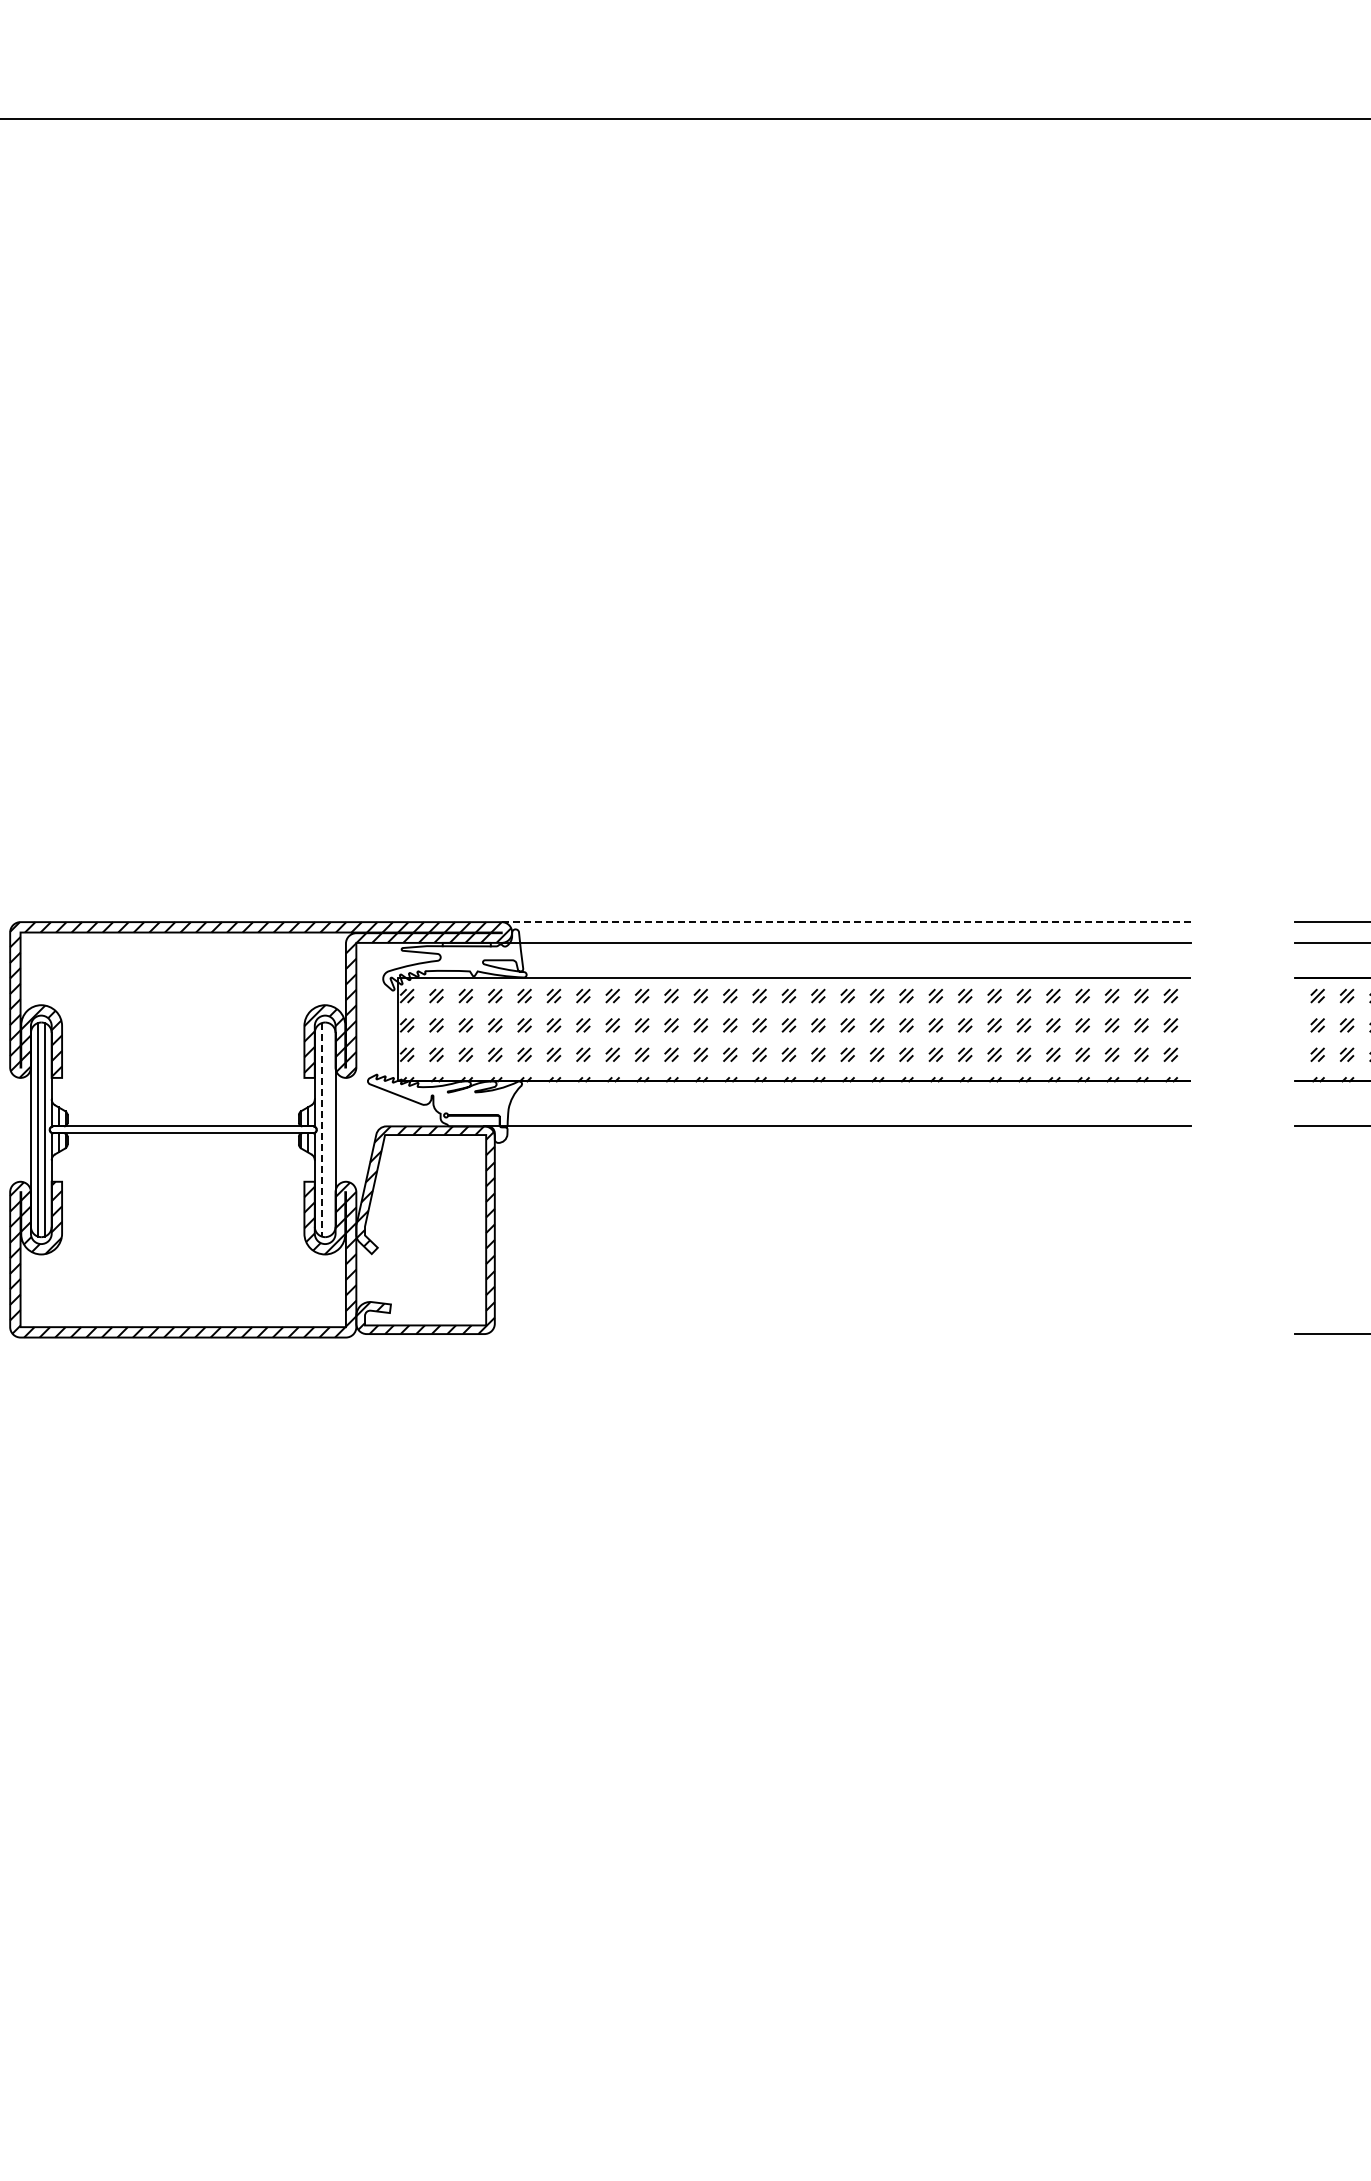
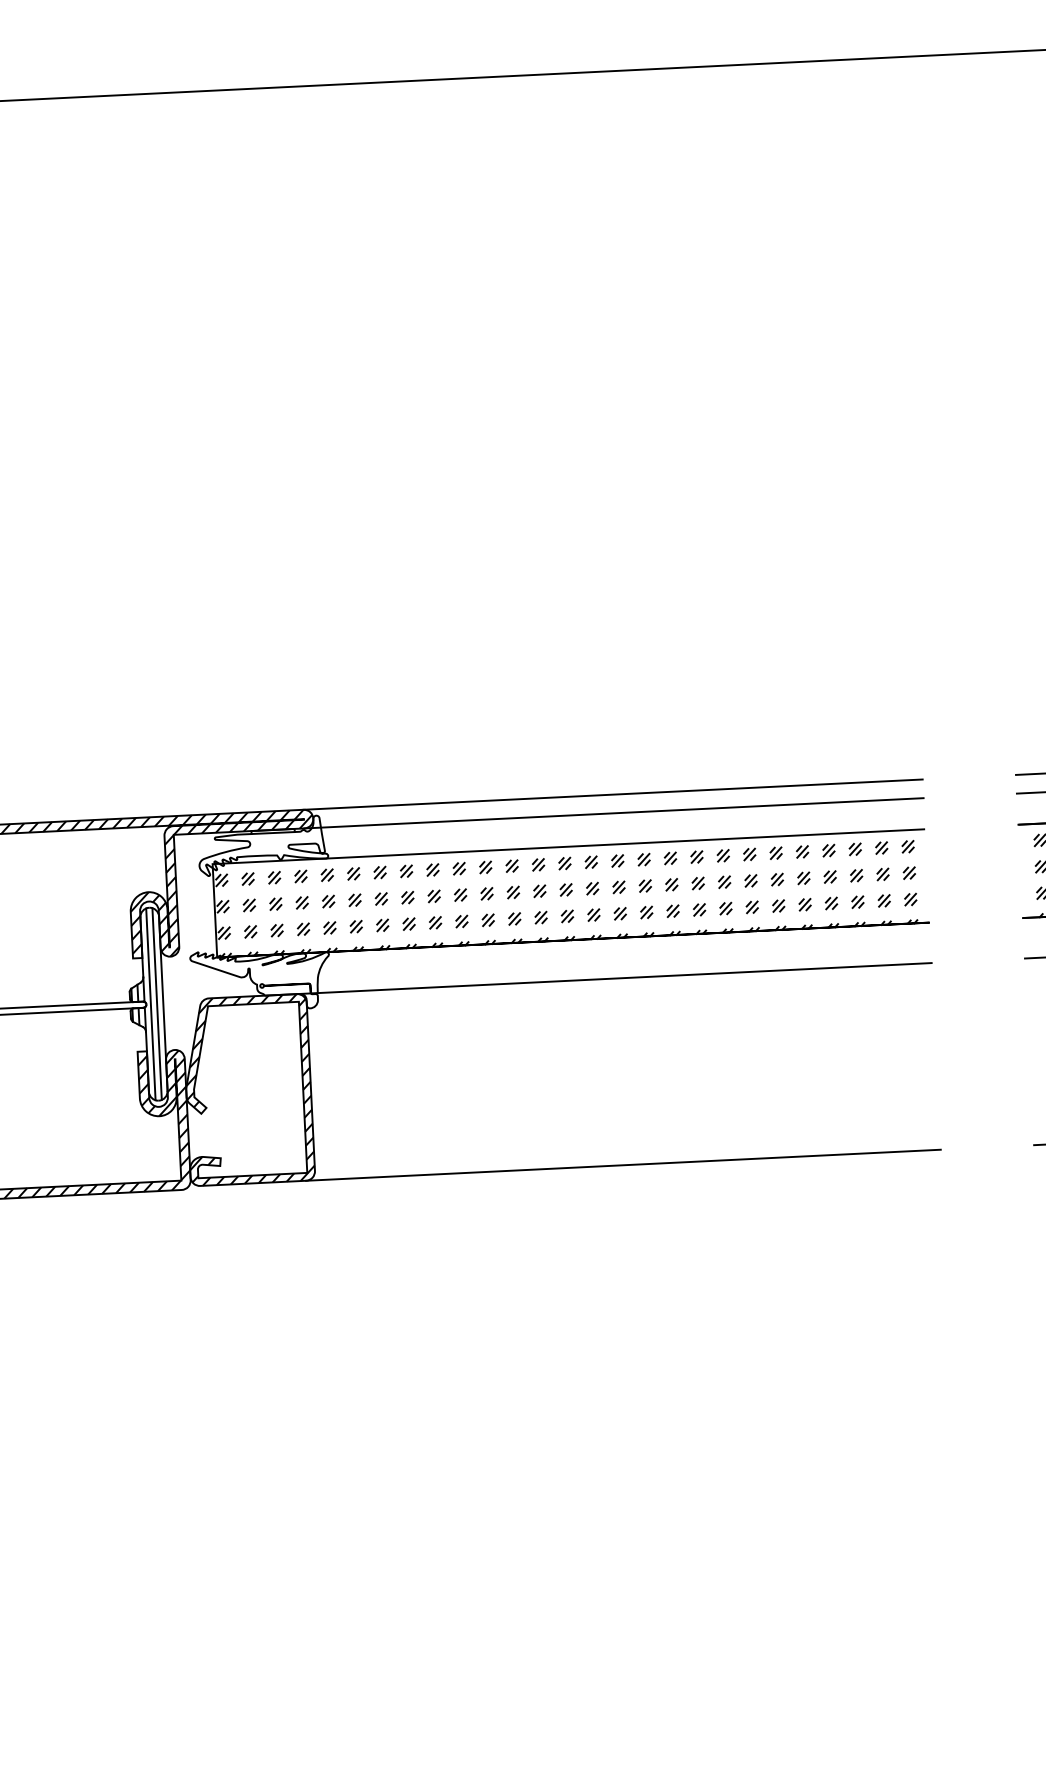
line: (846, 922) -> (613, 794), dashed -> solid
line: (321, 1129) -> (150, 1004), dashed -> solid
line: (328, 1129) -> (156, 1003), added
line: (837, 1334) -> (623, 1165), added

